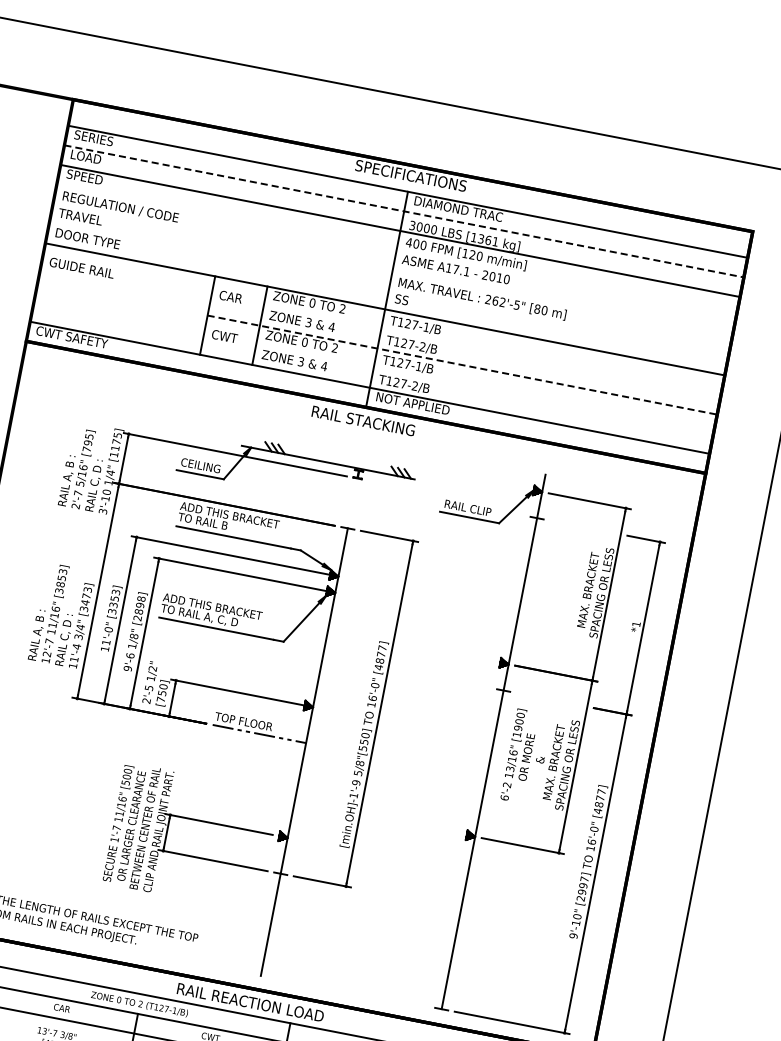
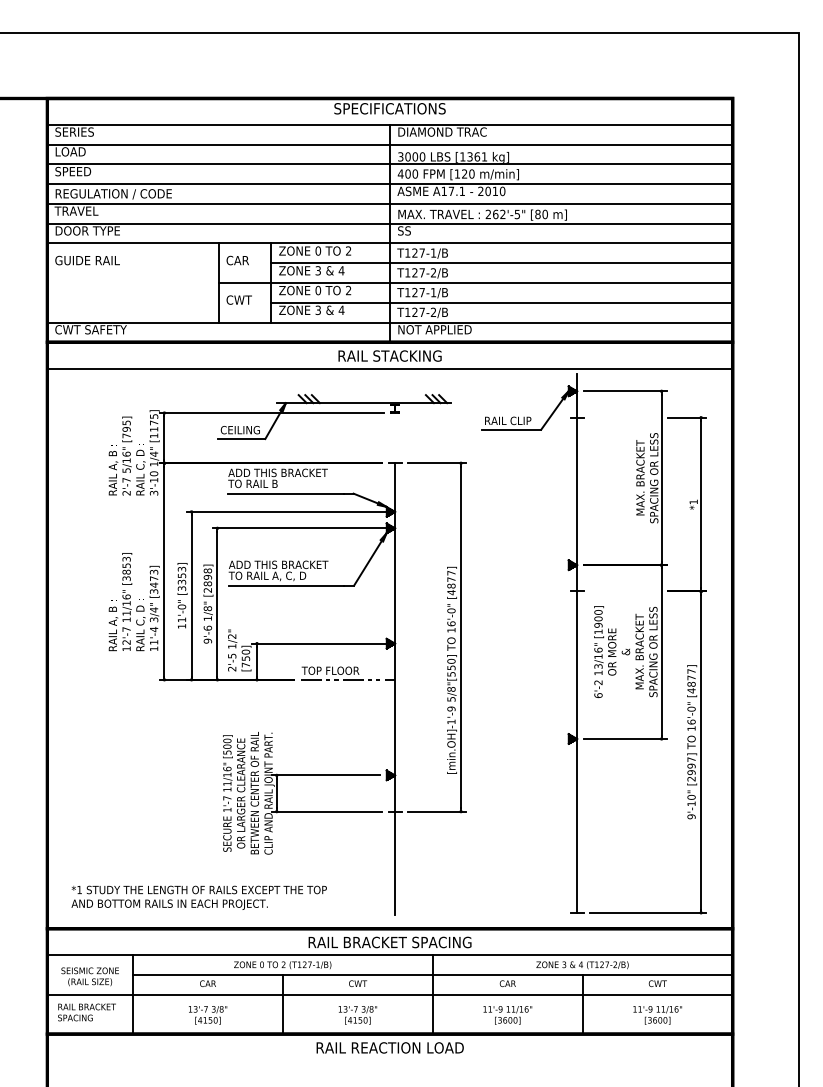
line: (403, 211) -> (389, 144), dashed -> solid
line: (395, 250) -> (389, 184), added
line: (392, 269) -> (389, 203), added
line: (388, 289) -> (389, 223), added
line: (491, 350) -> (501, 263), added
line: (462, 364) -> (475, 282), dashed -> solid
line: (484, 389) -> (501, 302), added
line: (360, 433) -> (389, 368), added
text: (249, 1002) -> (389, 942), RAIL REACTION LOAD -> RAIL BRACKET SPACING

